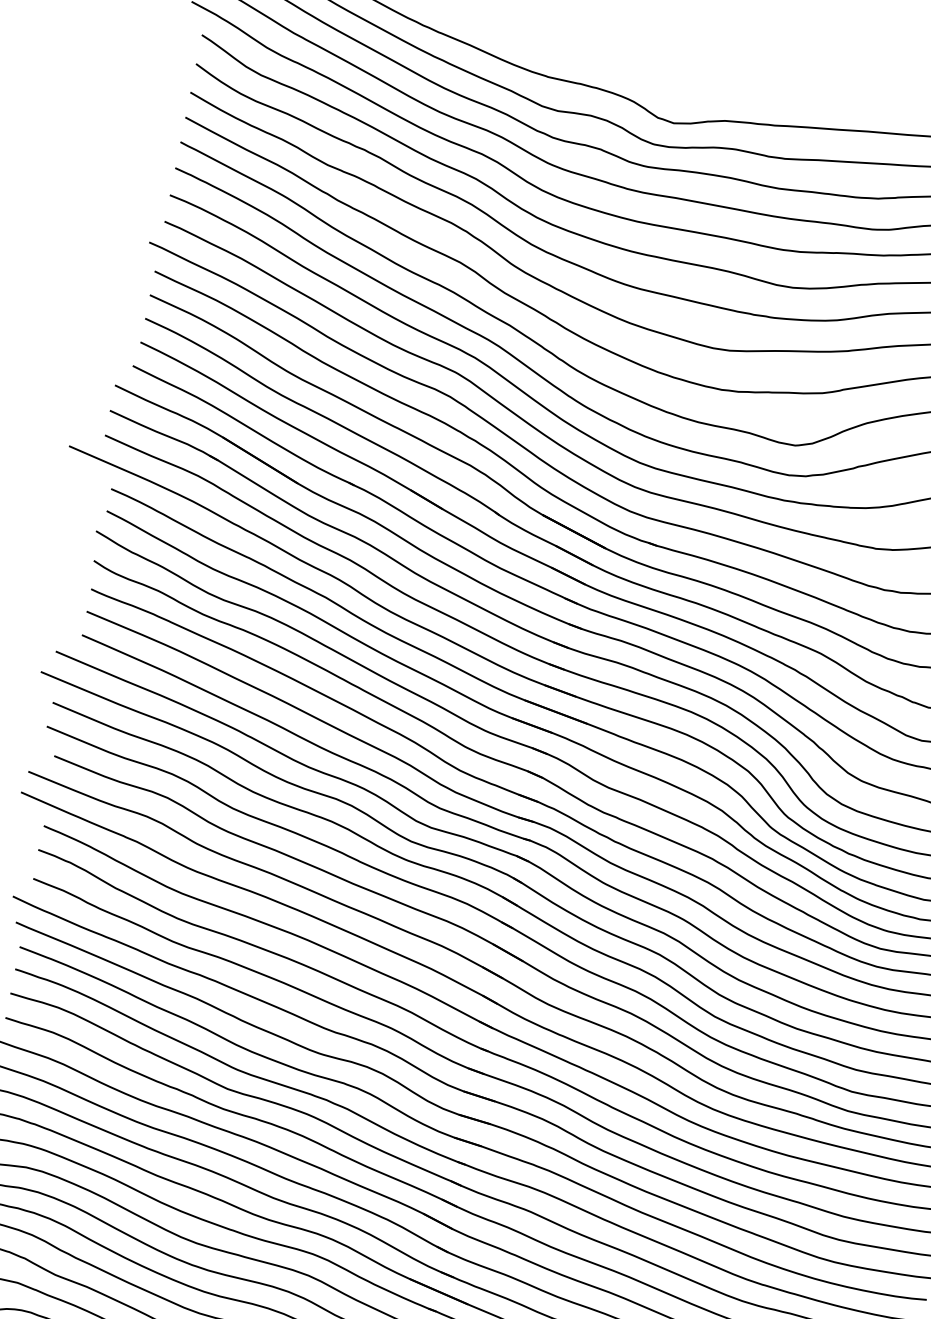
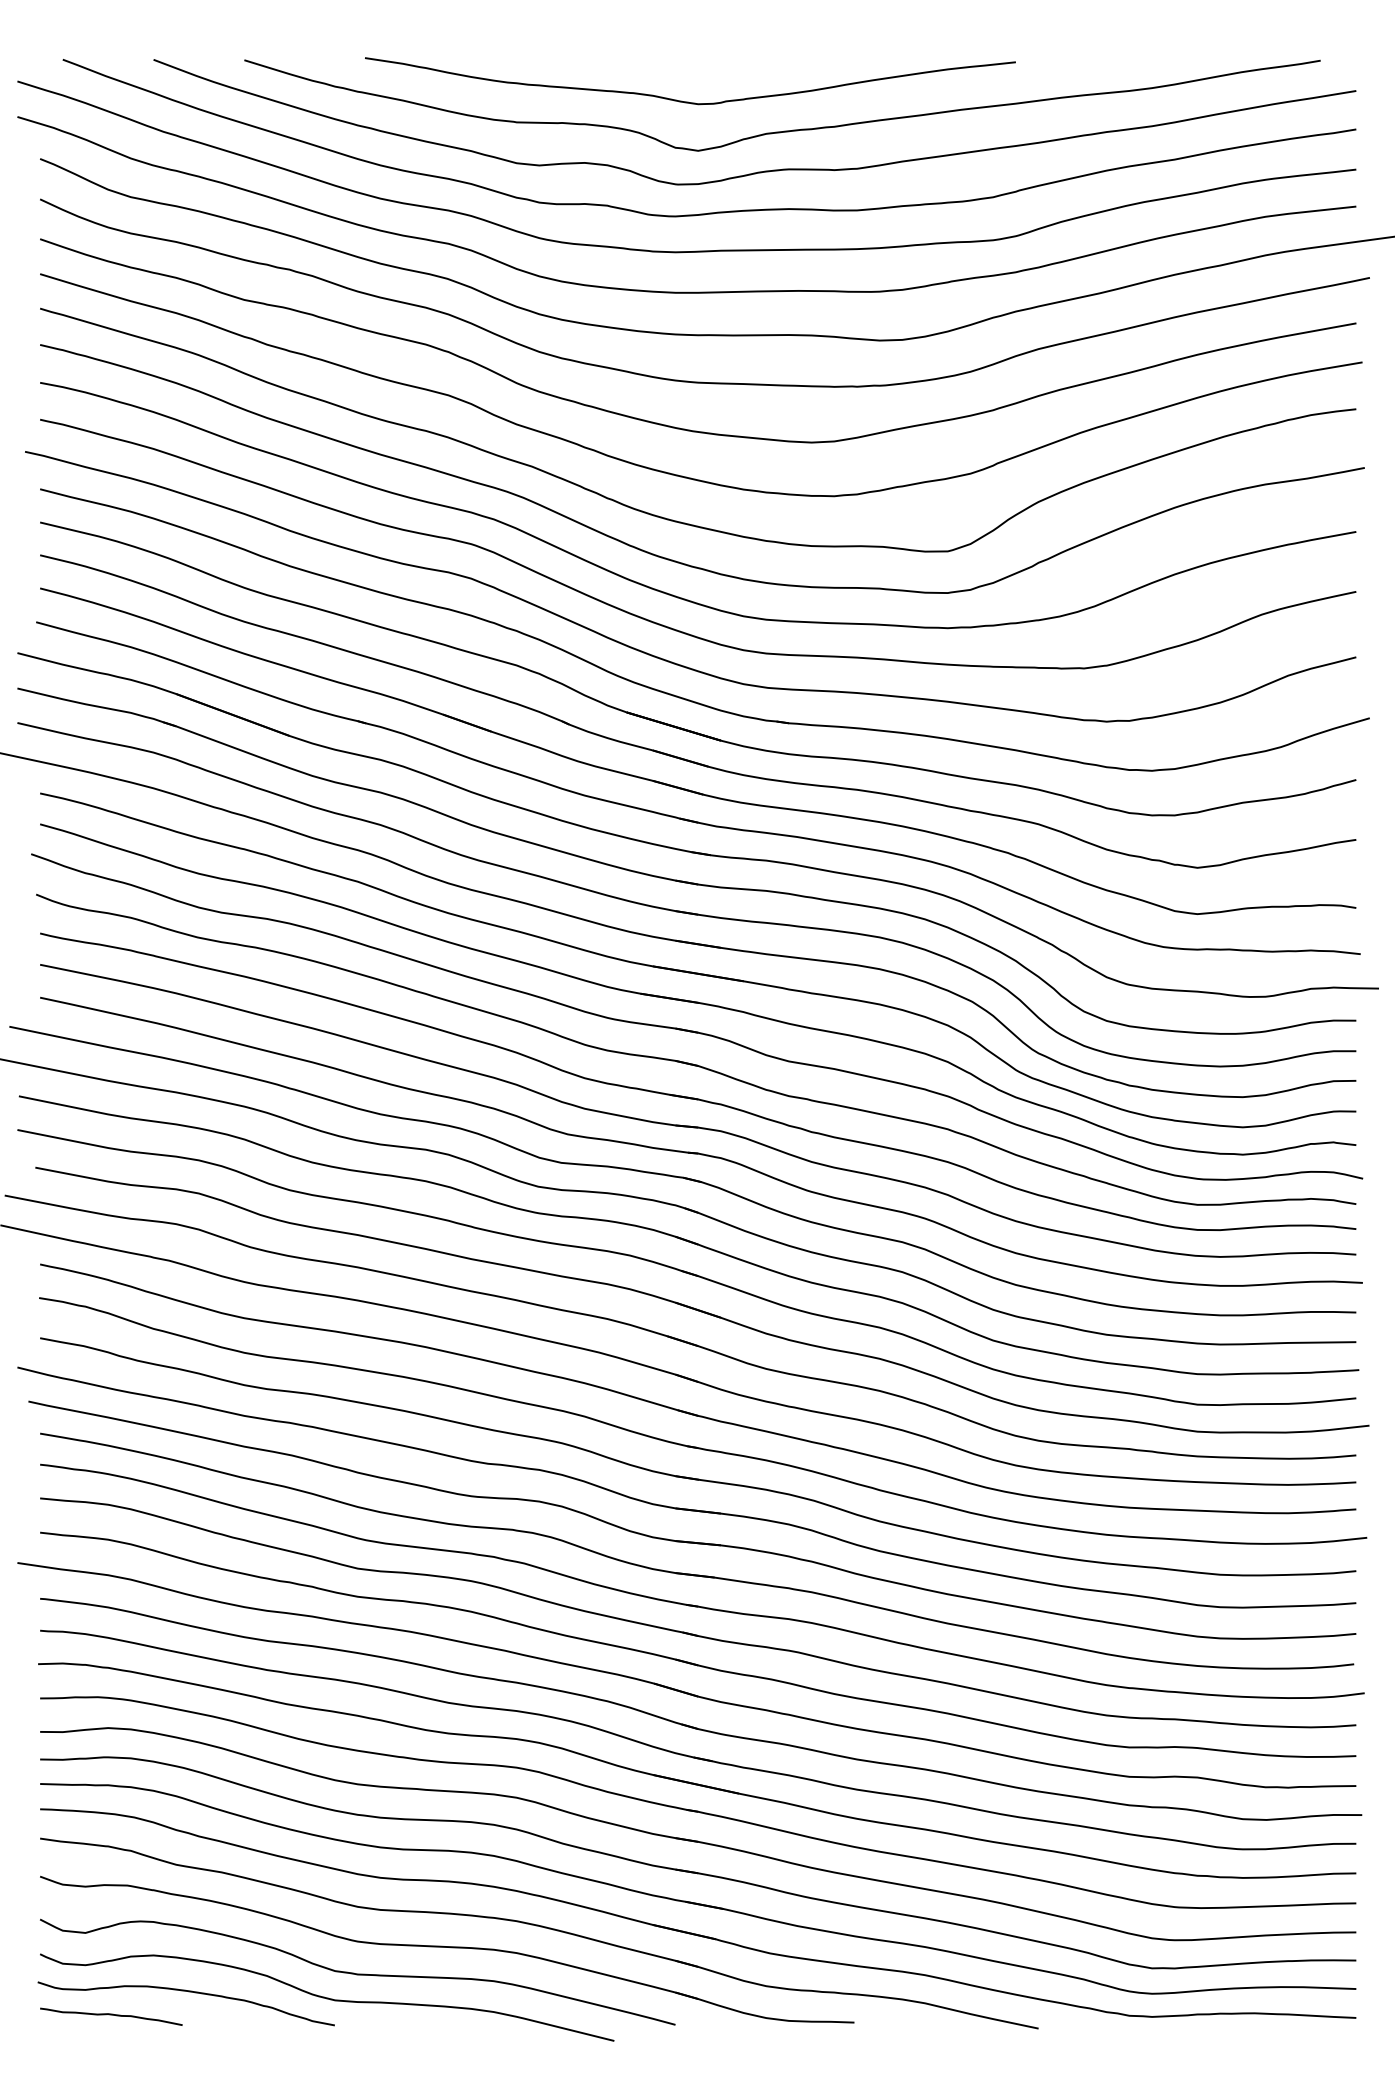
curve: (673, 86) -> (688, 101), added

